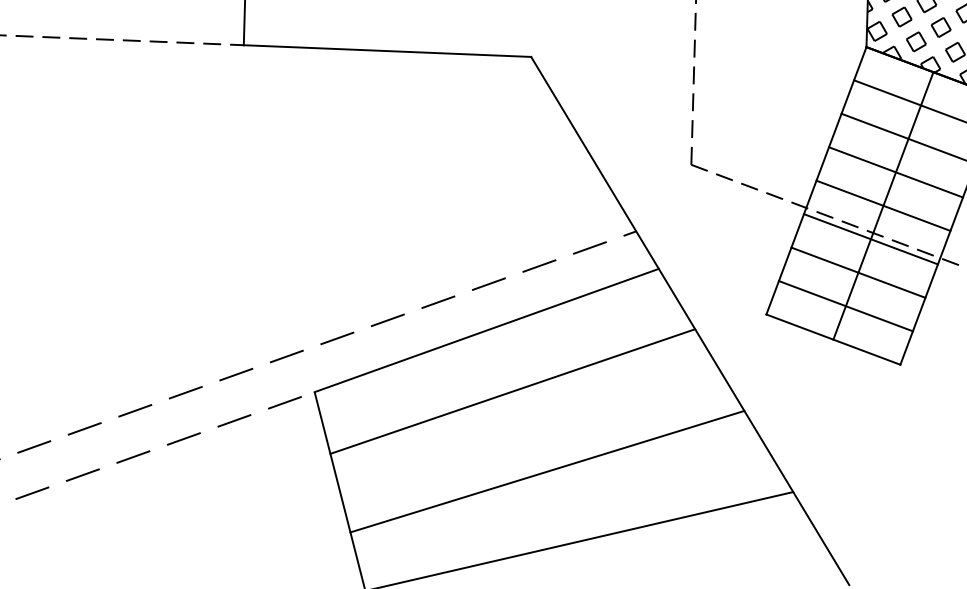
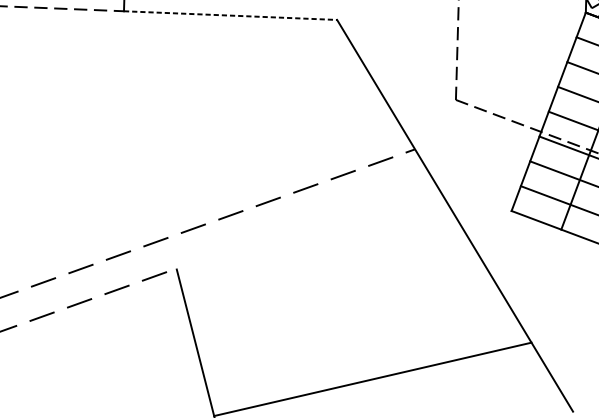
line: (387, 51) -> (230, 15), solid -> dashed
line: (486, 330) -> (304, 222), removed
line: (512, 391) -> (323, 268), removed
line: (547, 471) -> (349, 327), removed

